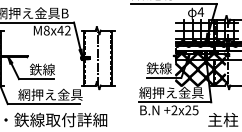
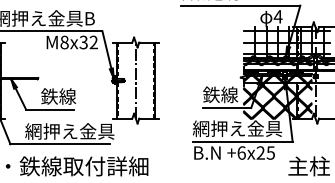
text: (60, 30) -> (83, 42), M8x42 -> M8x32
text: (174, 110) -> (241, 153), +2x25 -> +6x25

